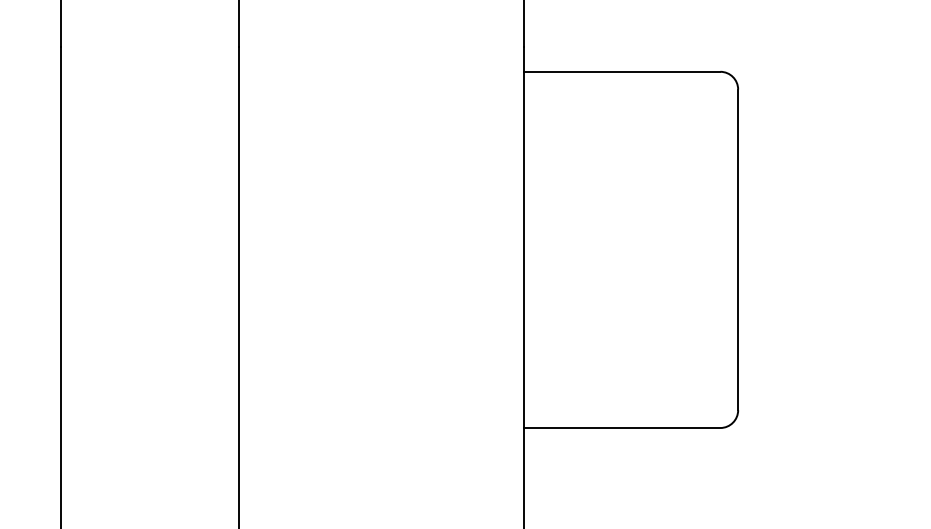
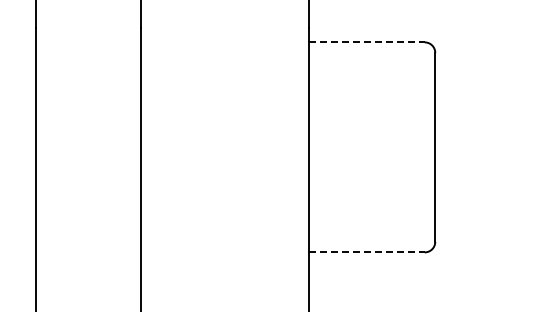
line: (623, 71) -> (367, 42), solid -> dashed
line: (623, 428) -> (367, 252), solid -> dashed

